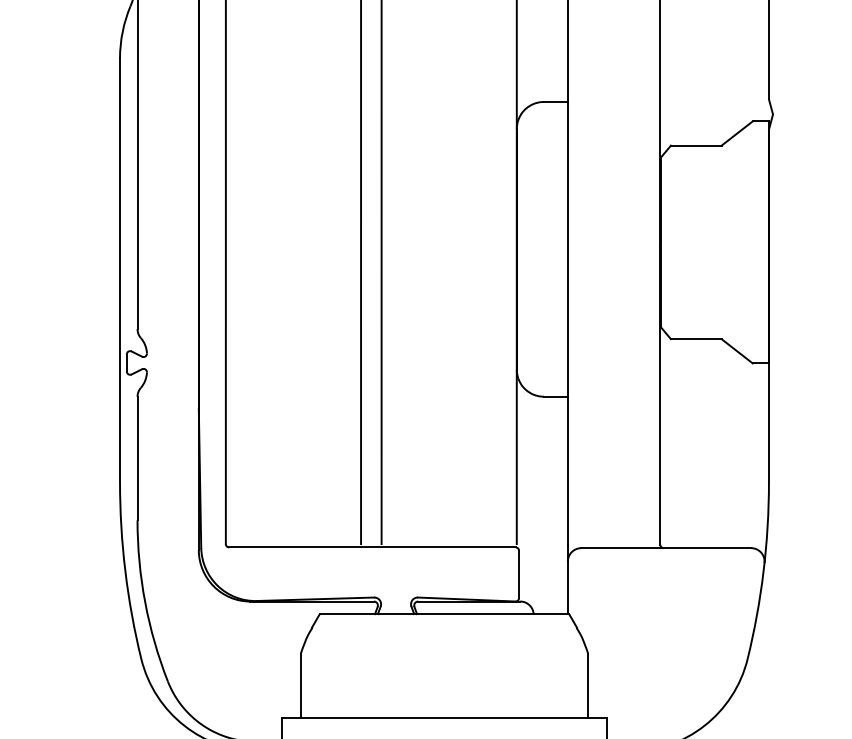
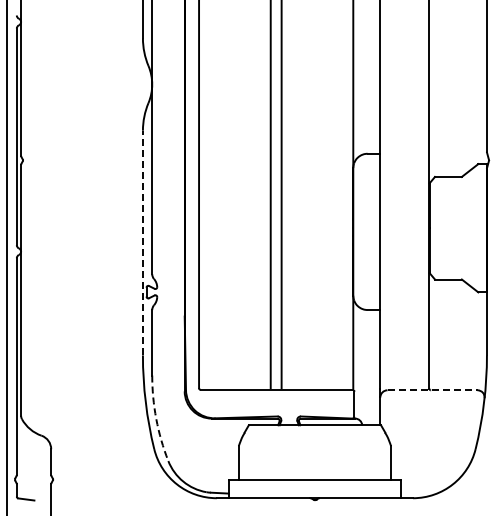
line: (119, 269) -> (142, 242), solid -> dashed
line: (666, 548) -> (432, 390), solid -> dashed
arc: (145, 603) -> (156, 419), solid -> dashed

